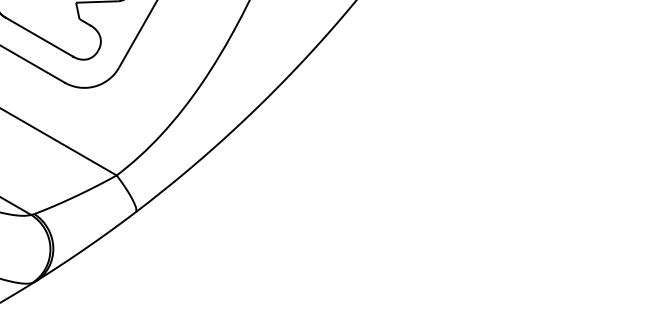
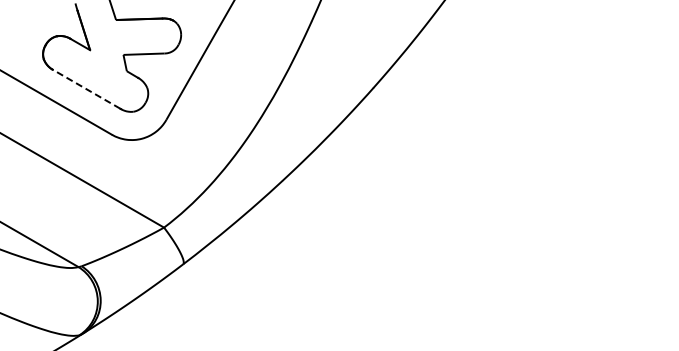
line: (39, 37) -> (86, 89), solid -> dashed

